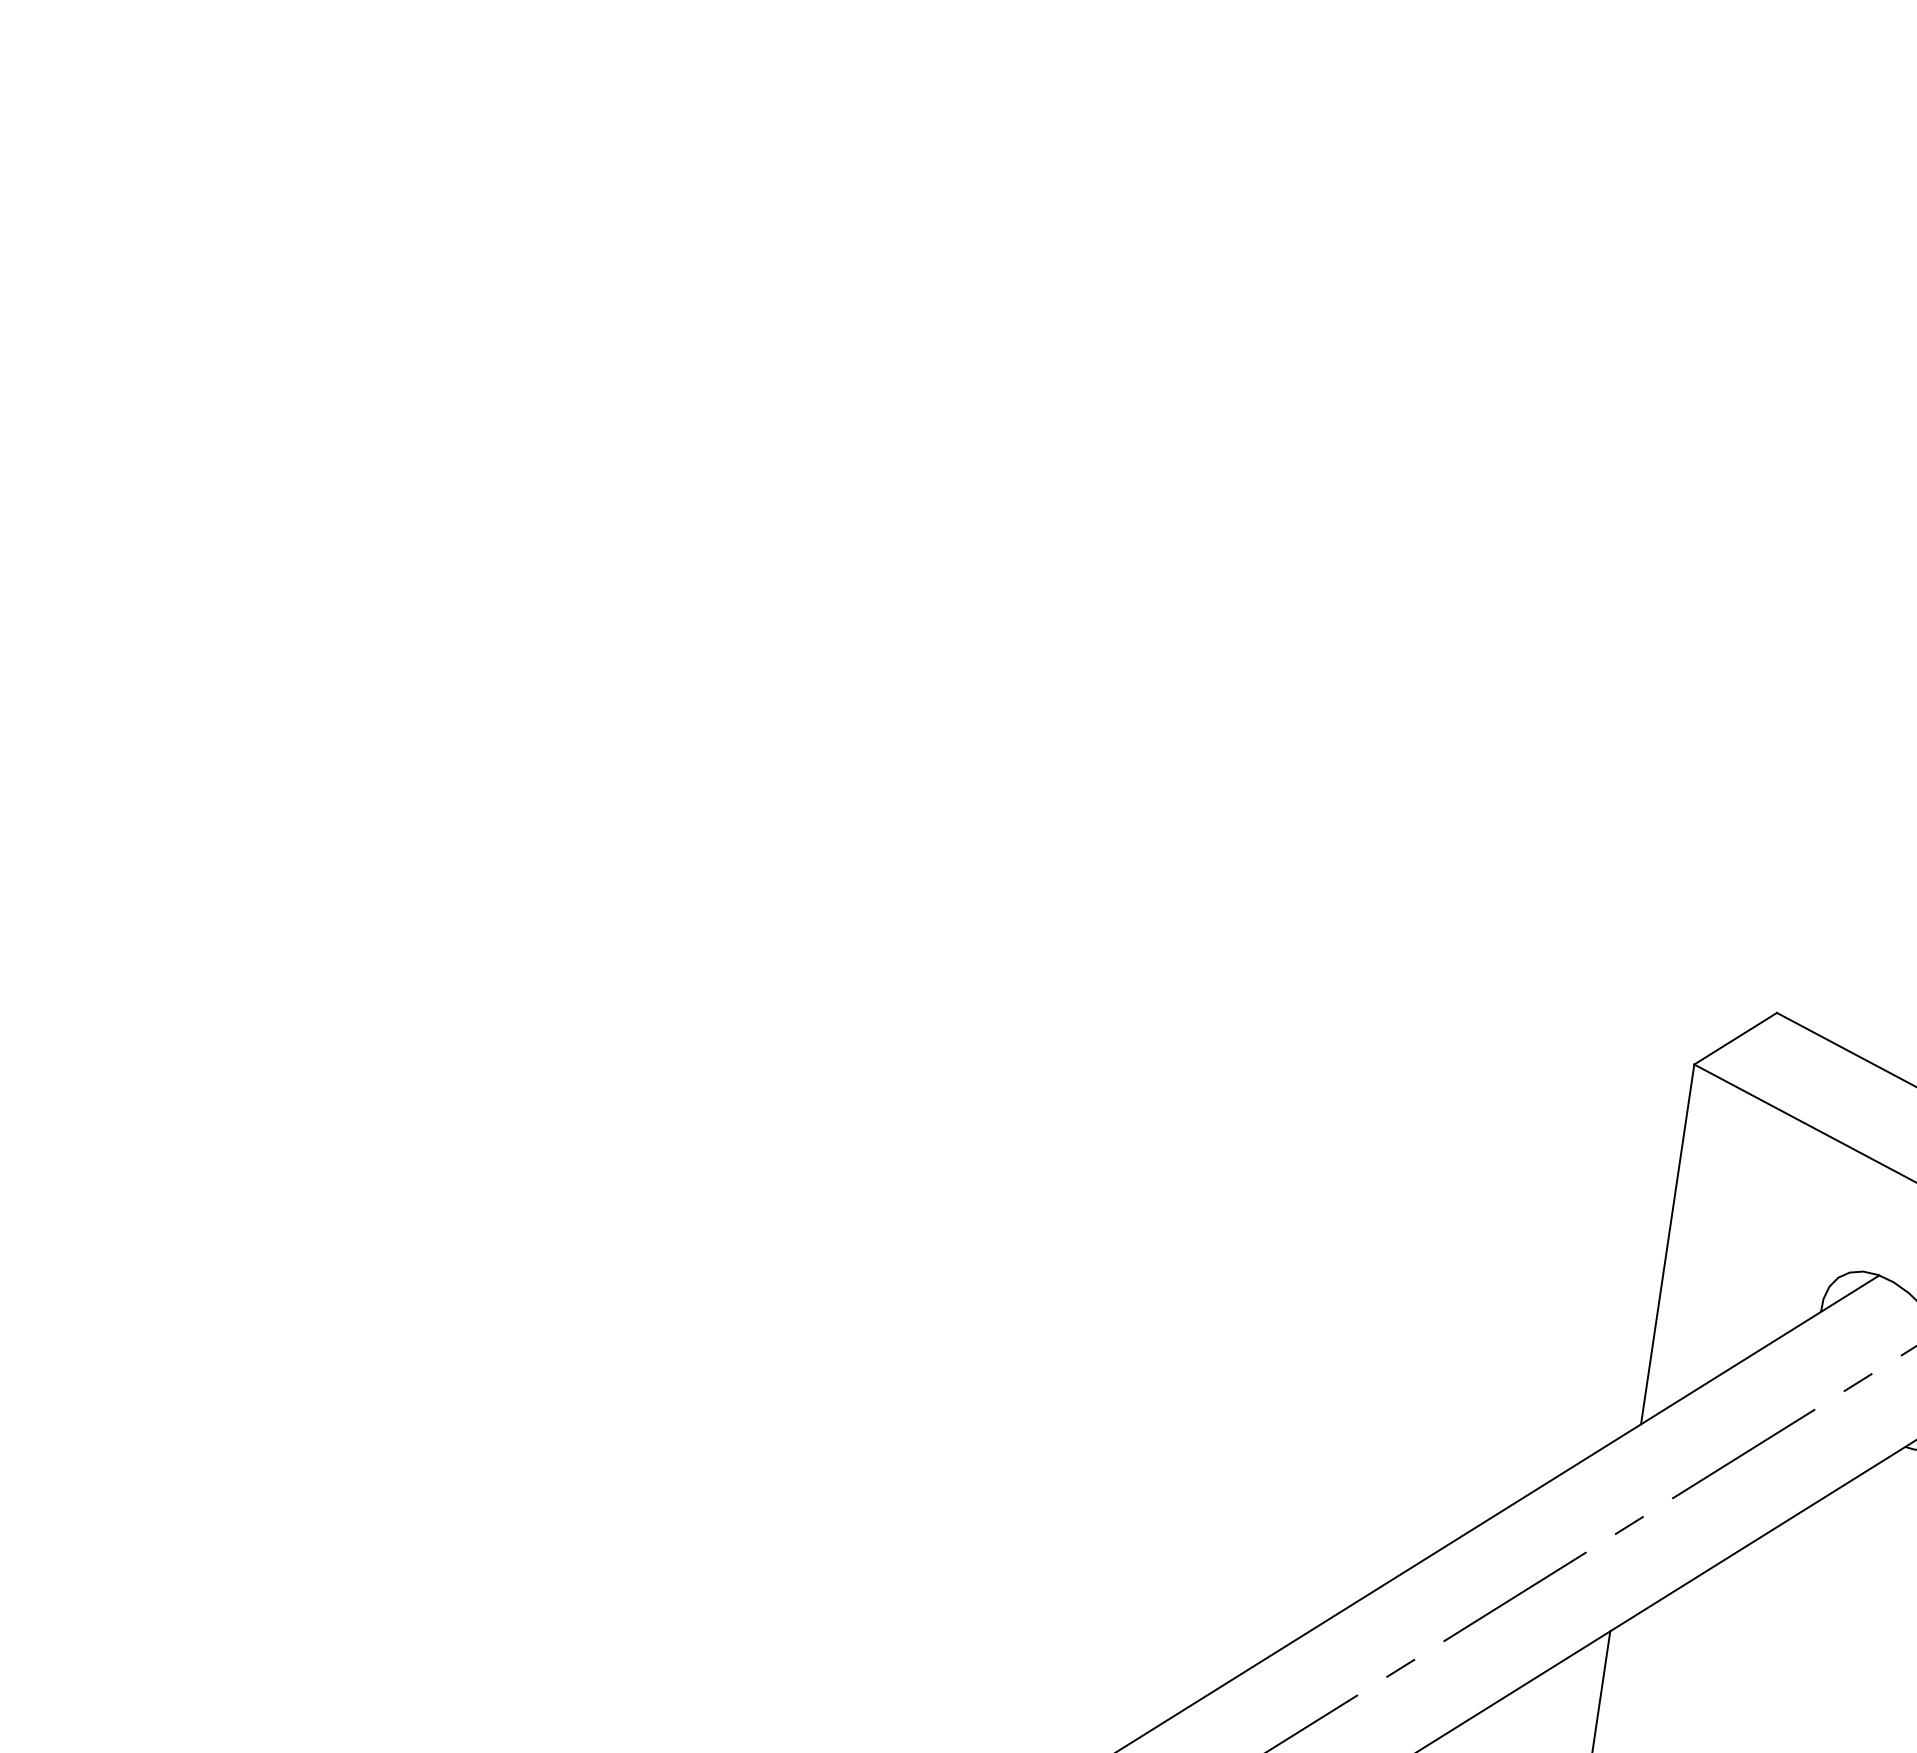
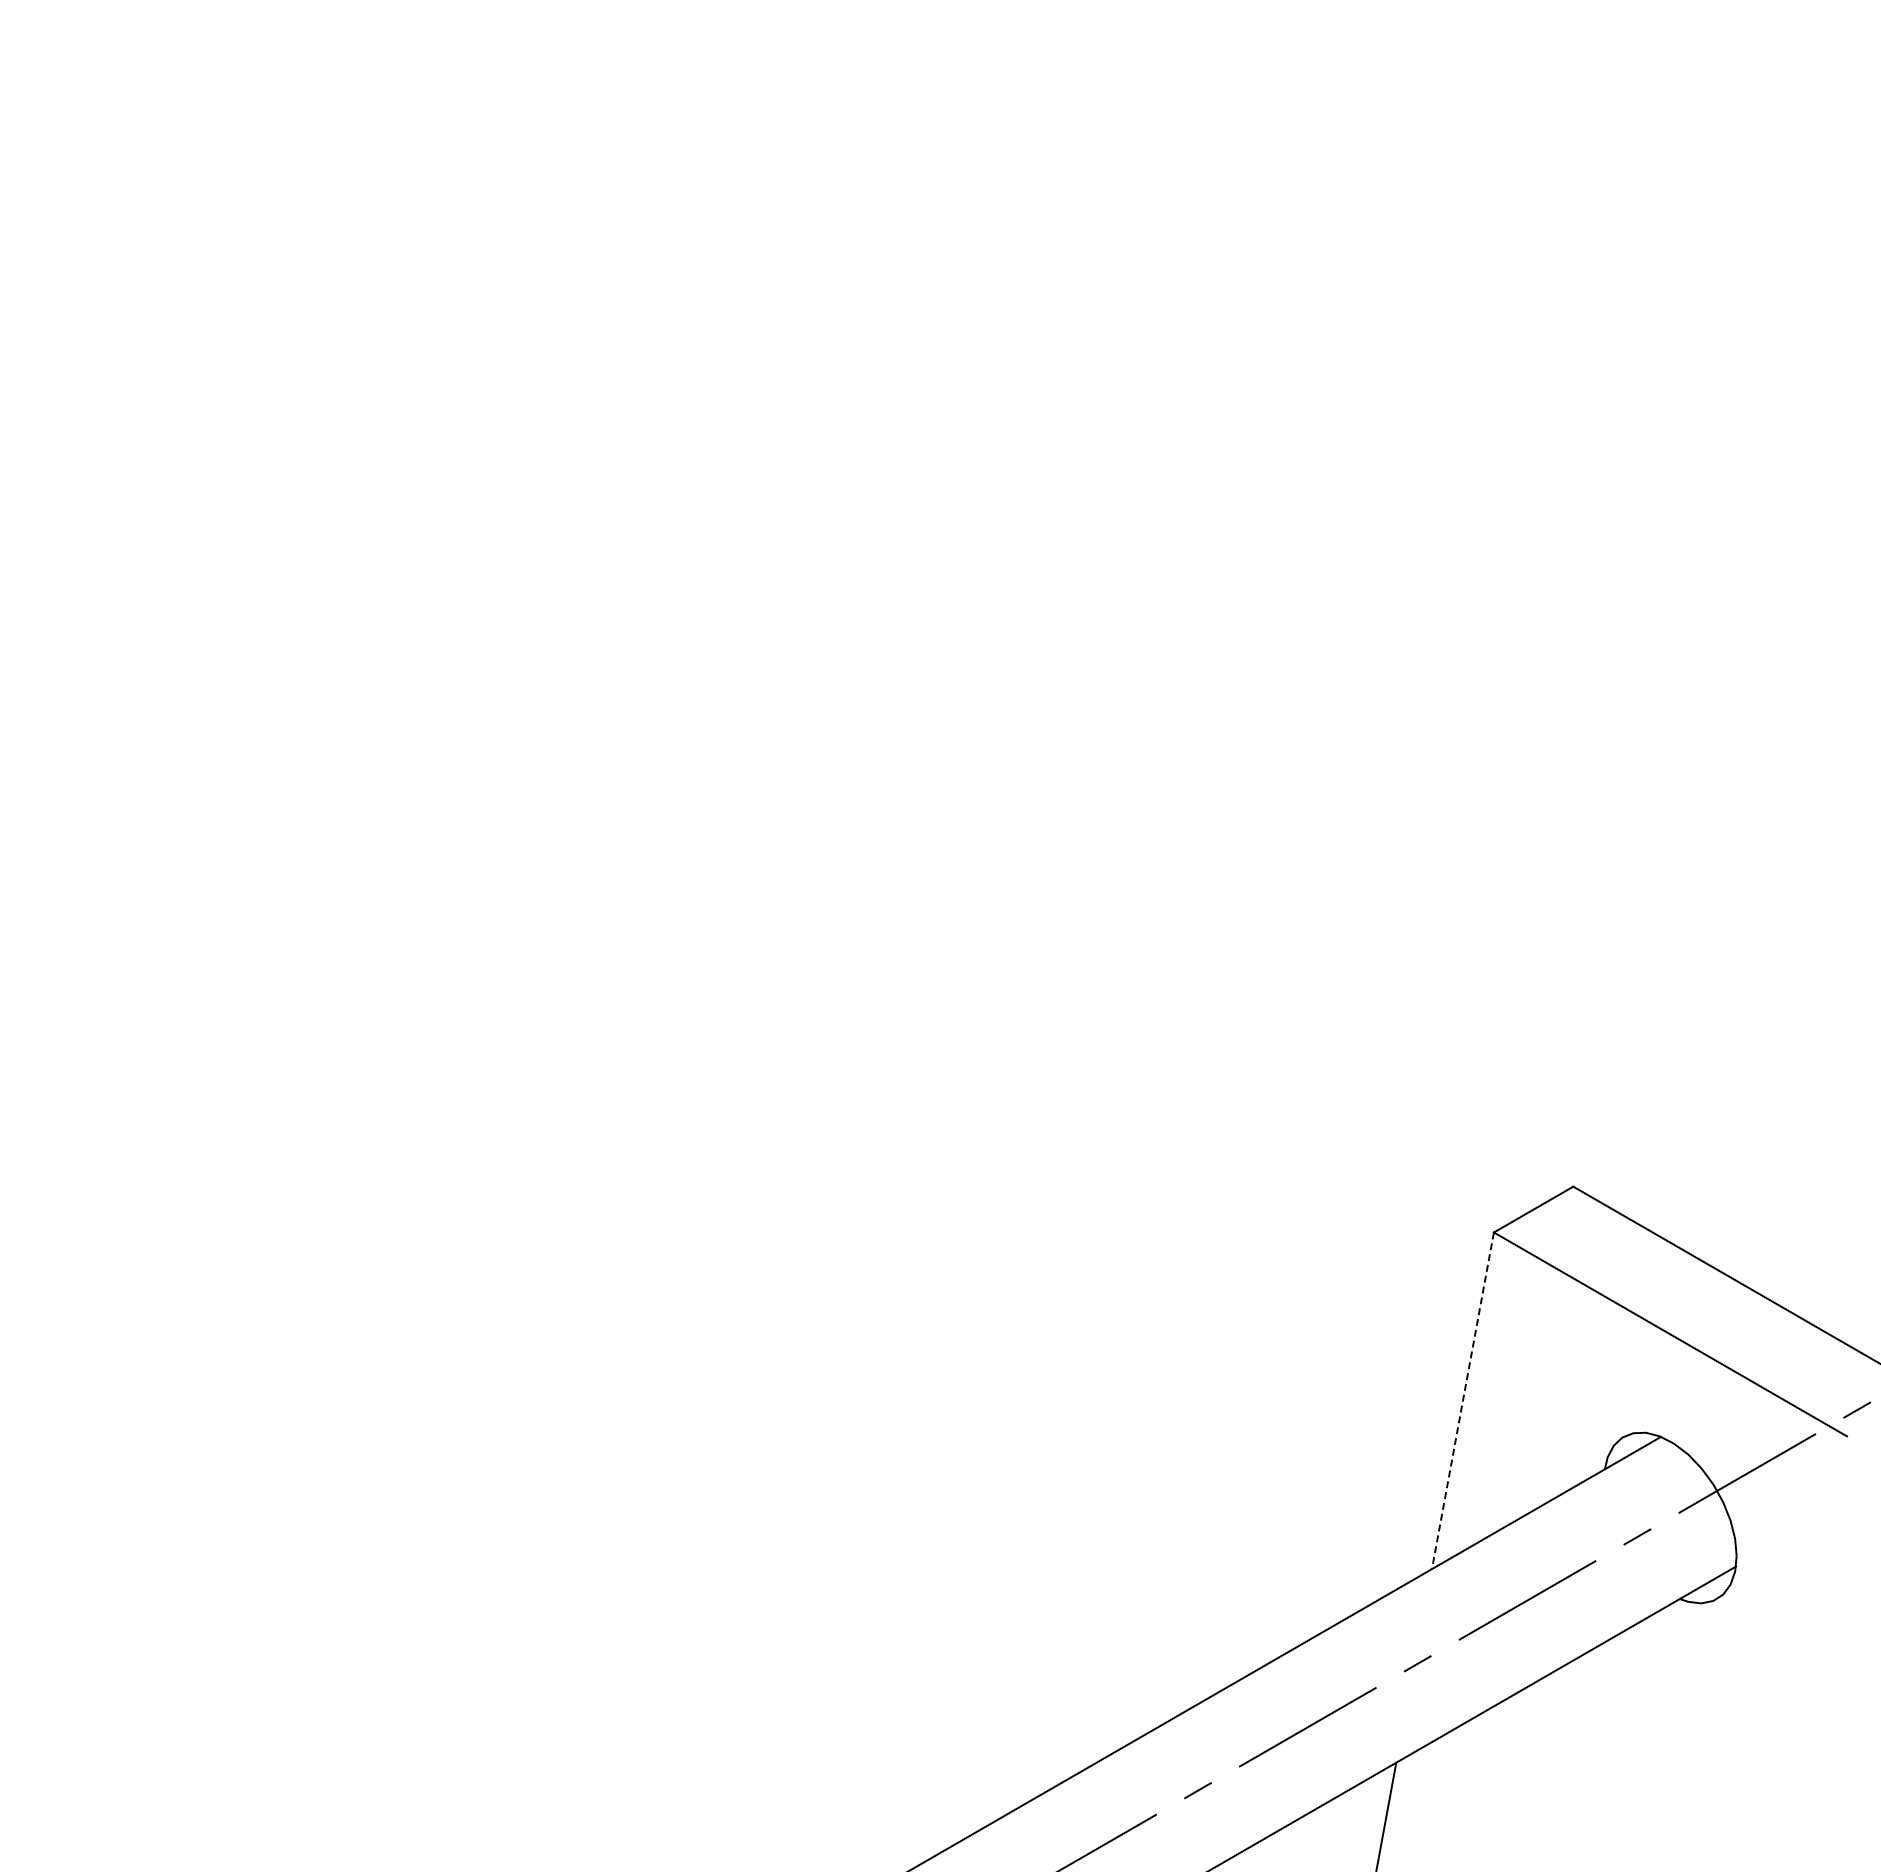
line: (1667, 1245) -> (1462, 1401), solid -> dashed

